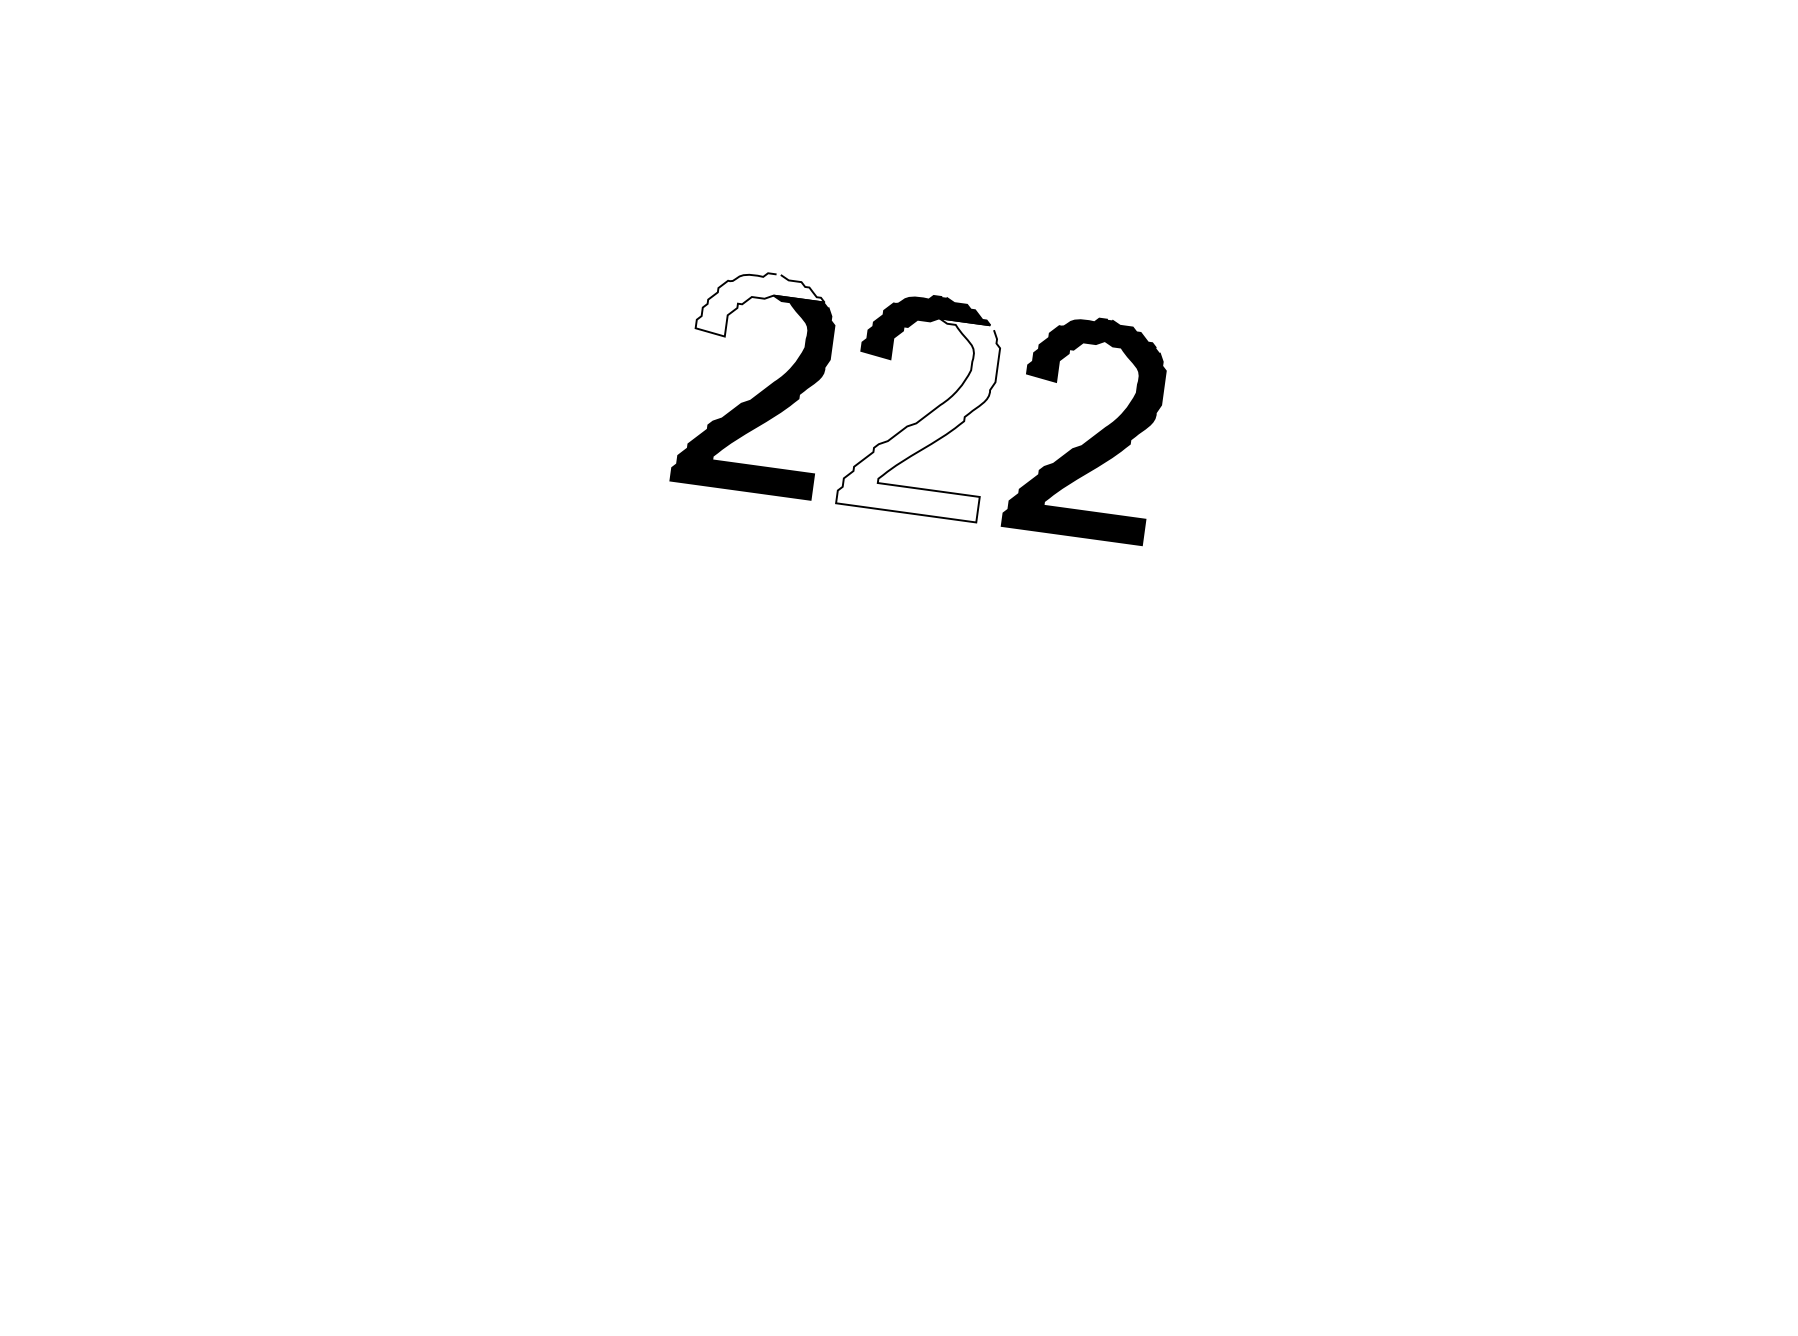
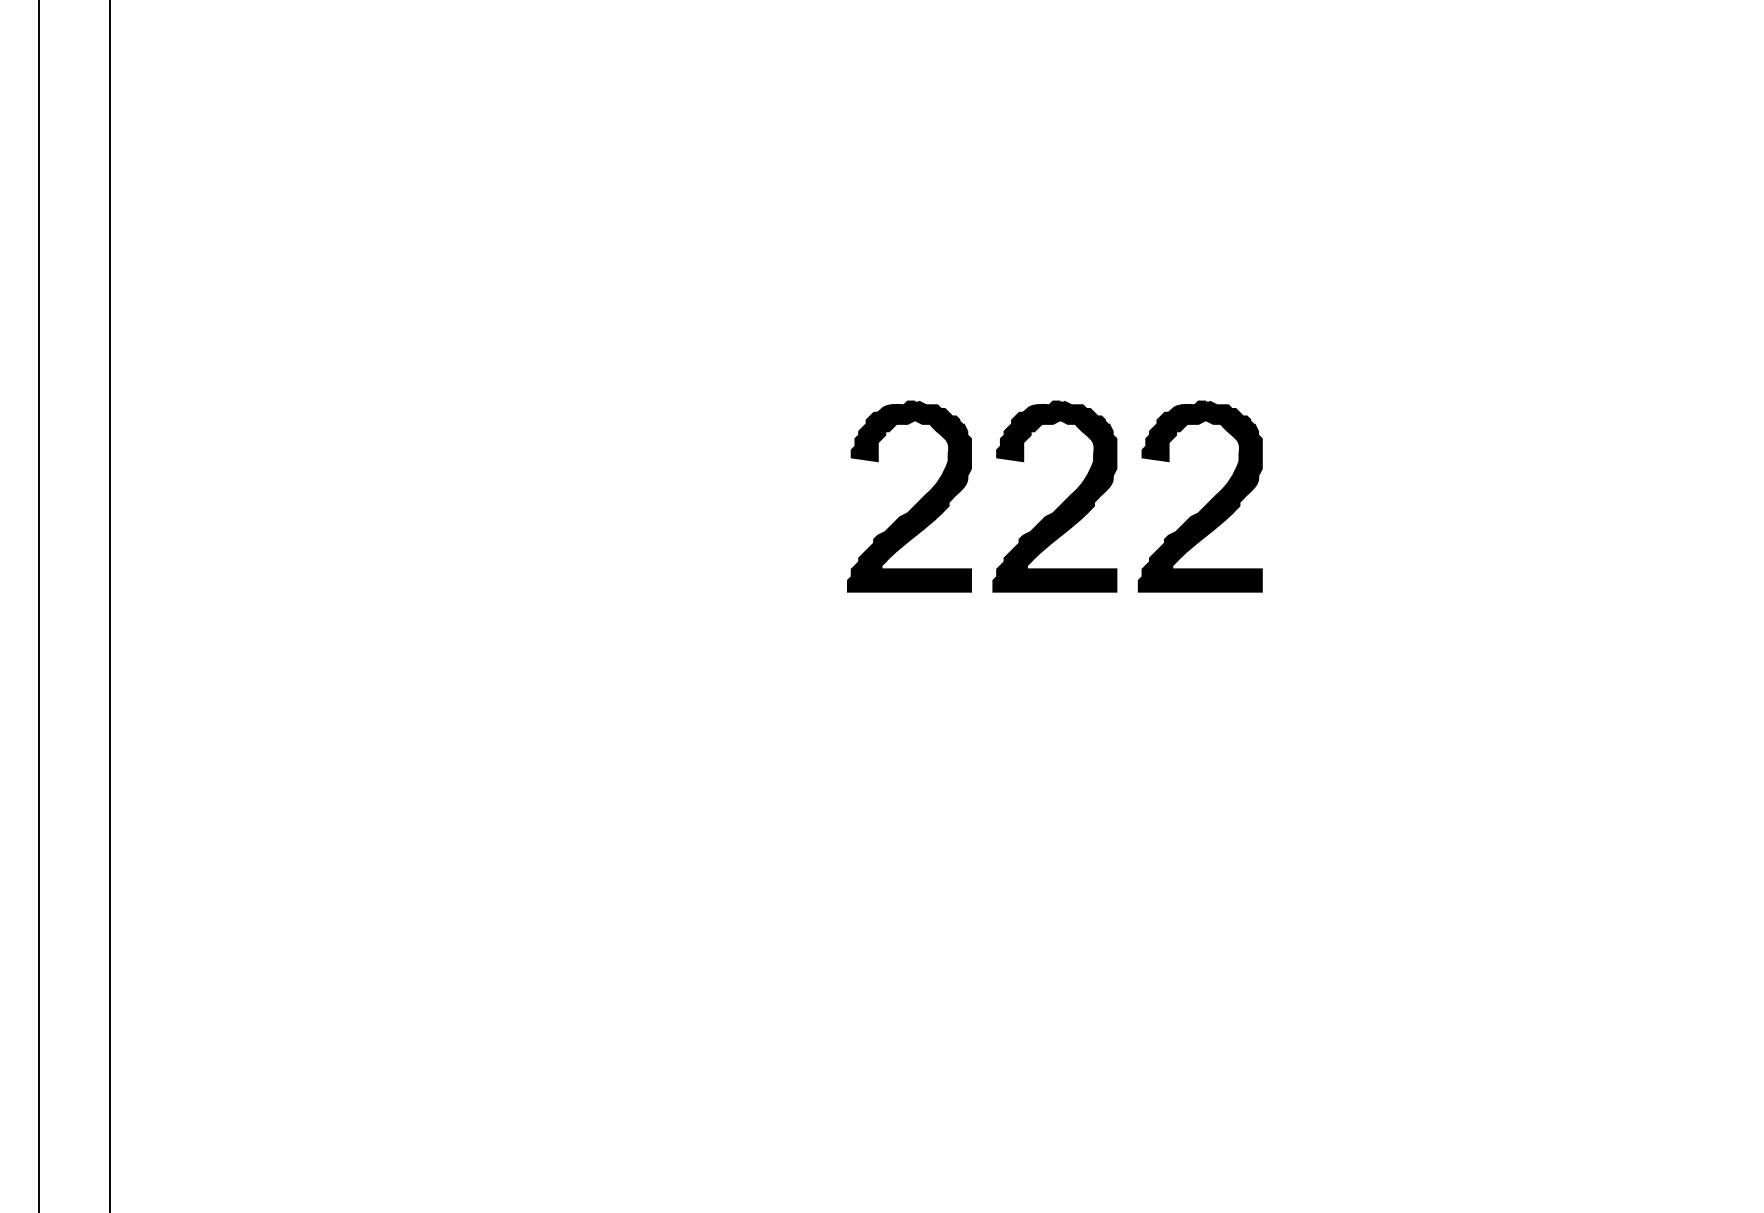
fill: (760, 307) -> (905, 431), added
fill: (919, 414) -> (1054, 505), added

